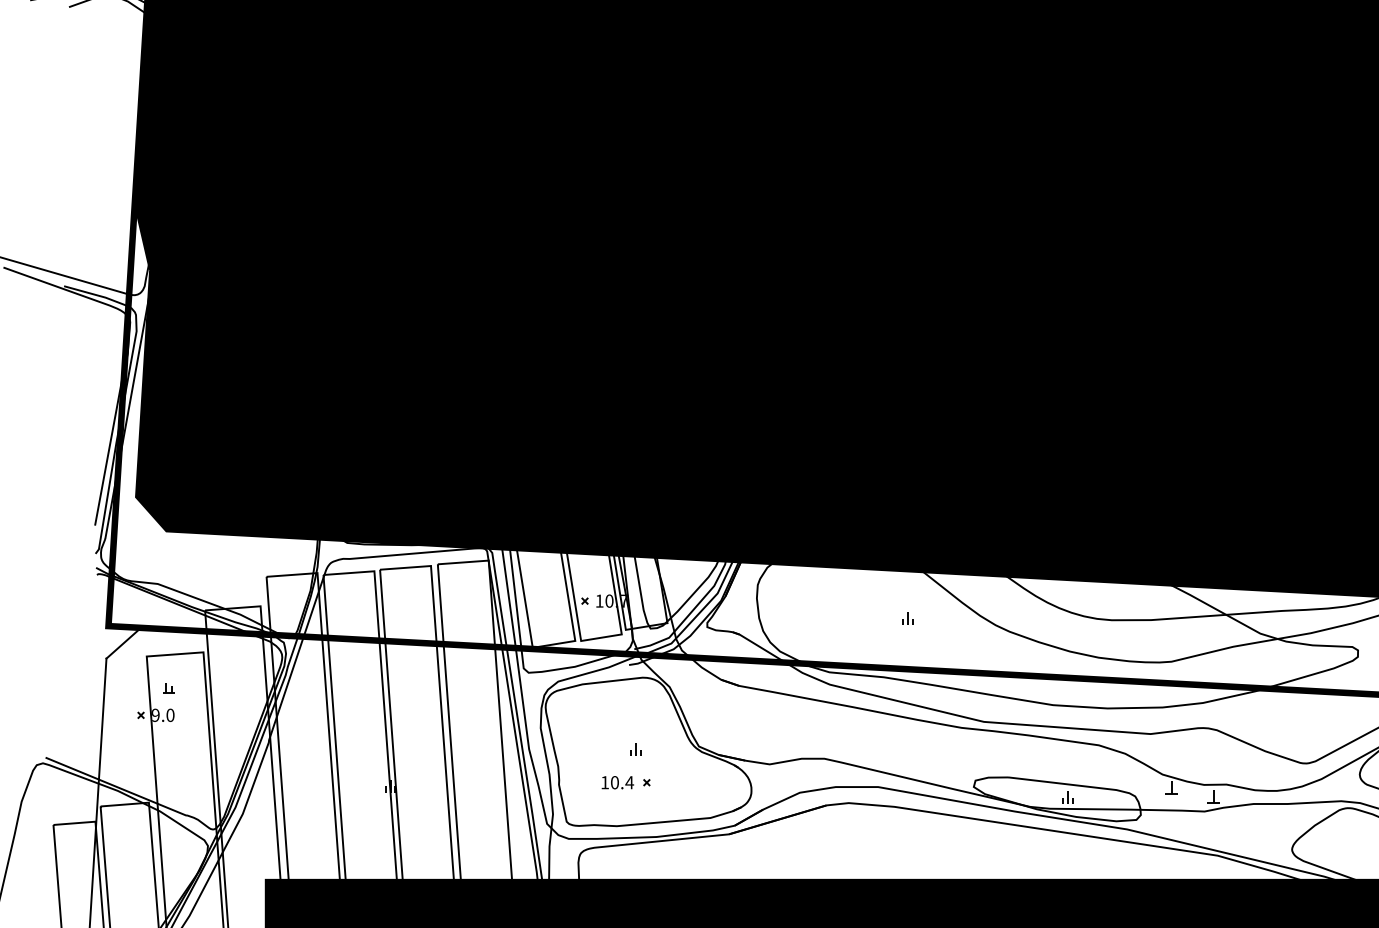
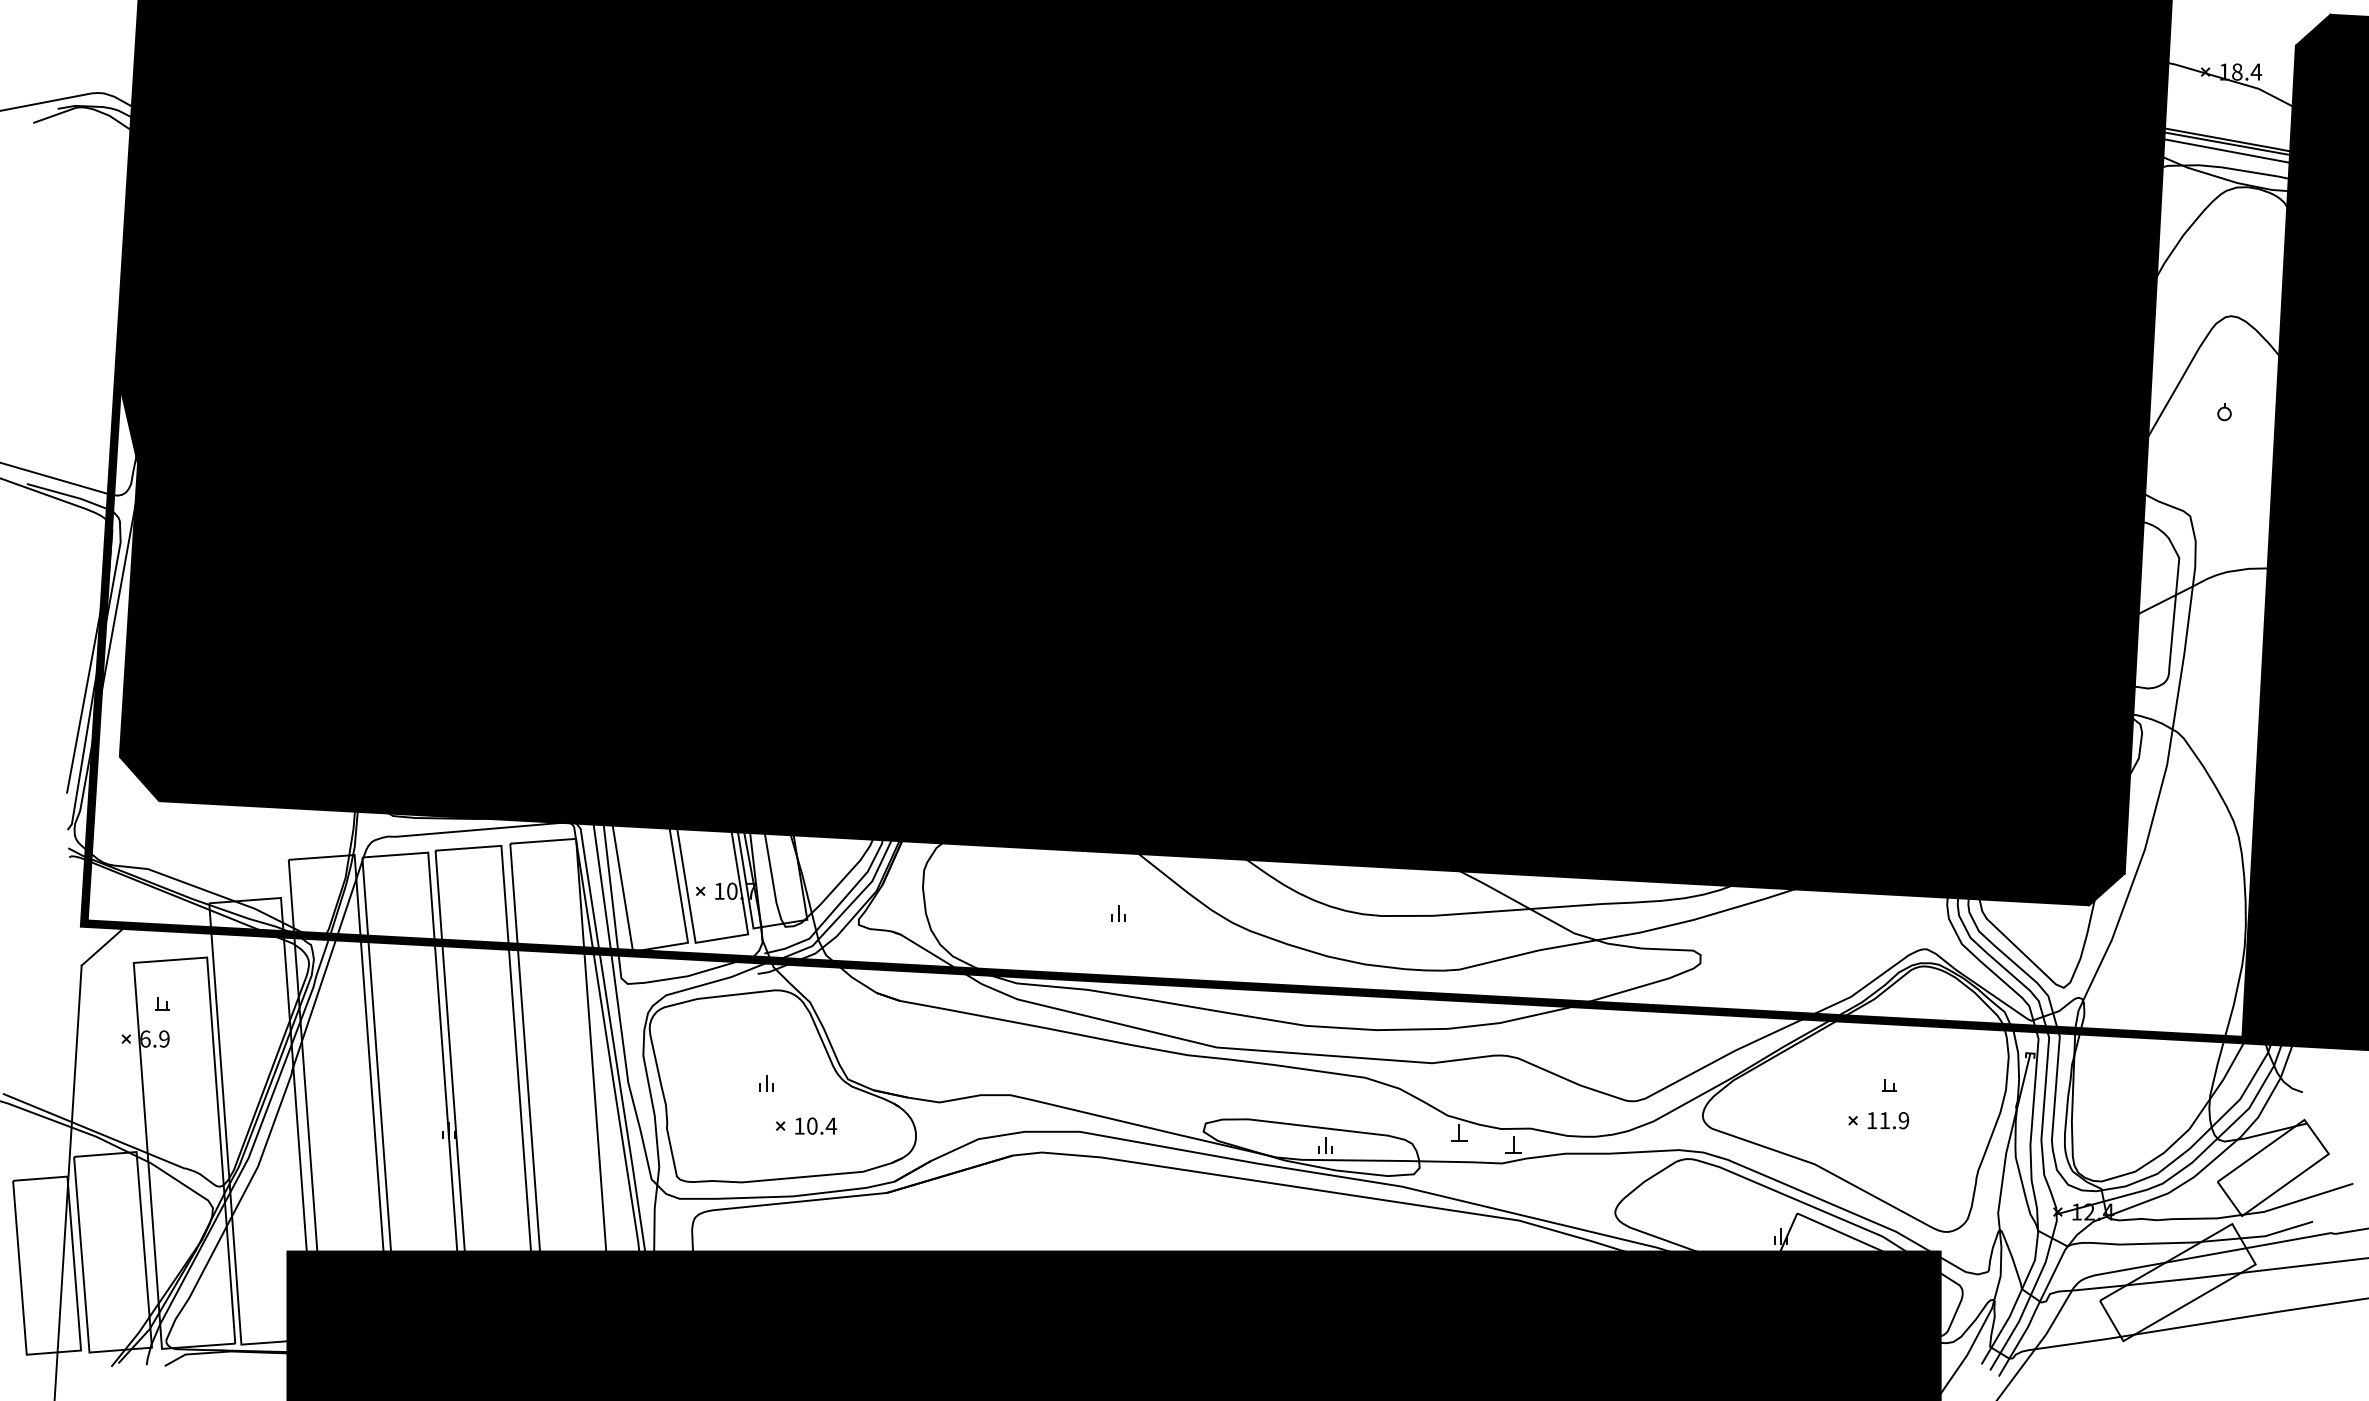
text: (162, 714) -> (154, 1038), 9.0 -> 6.9
text: (618, 782) -> (816, 1125), moved

